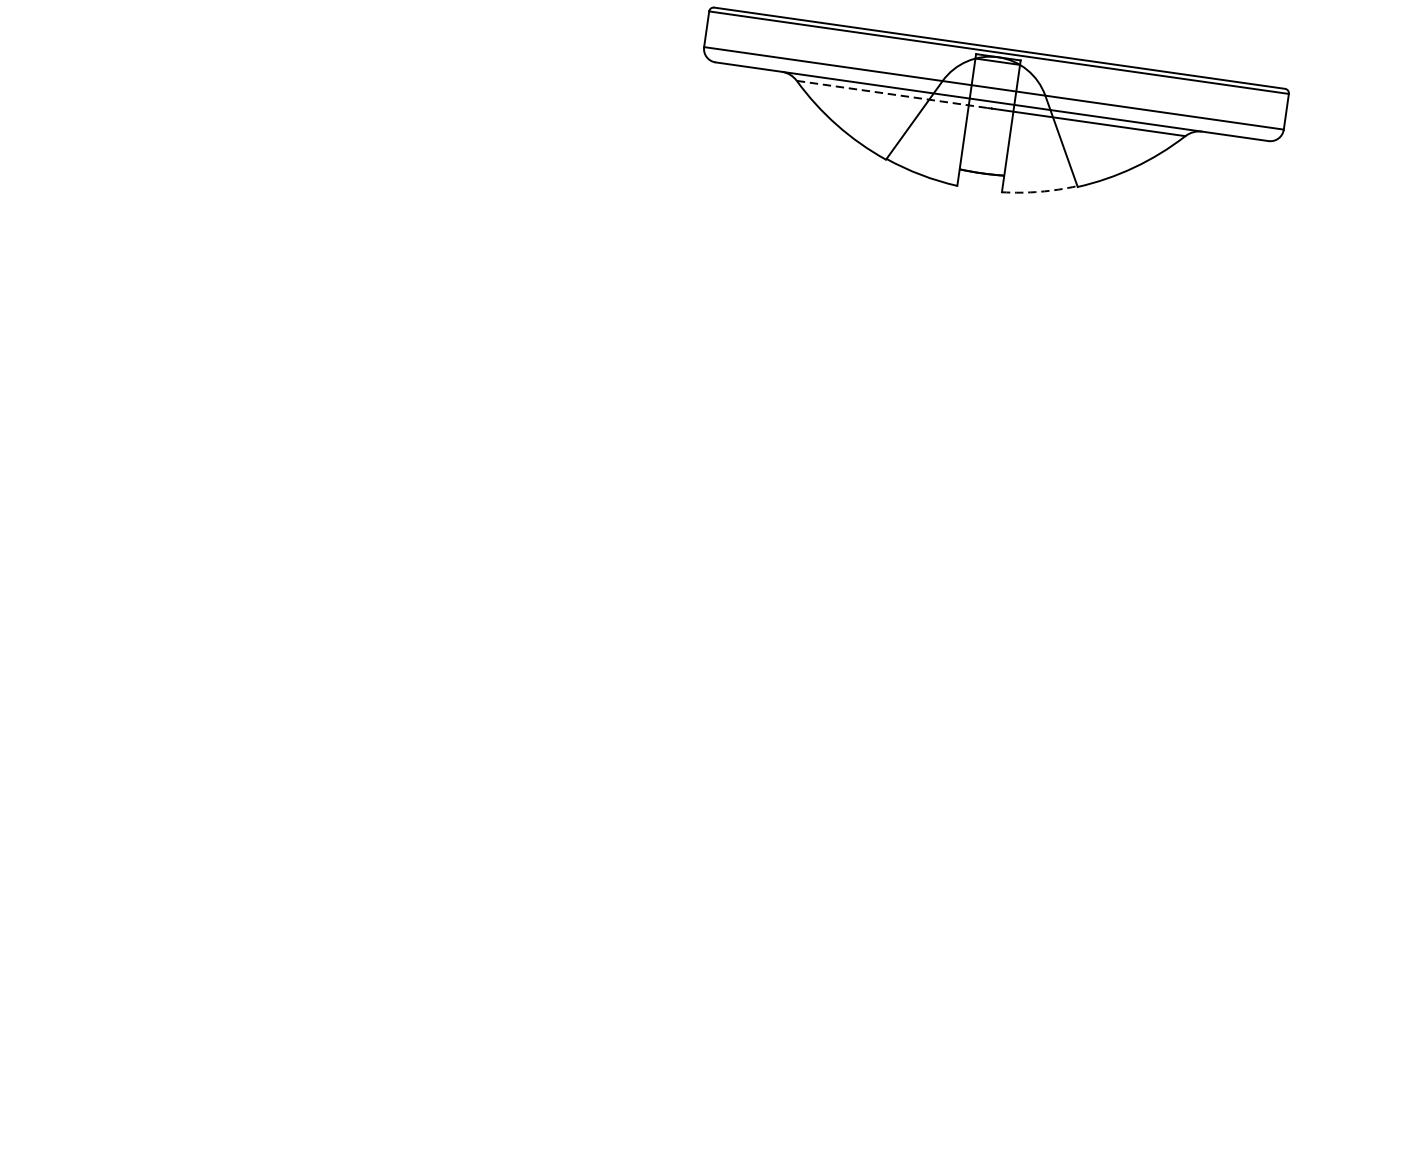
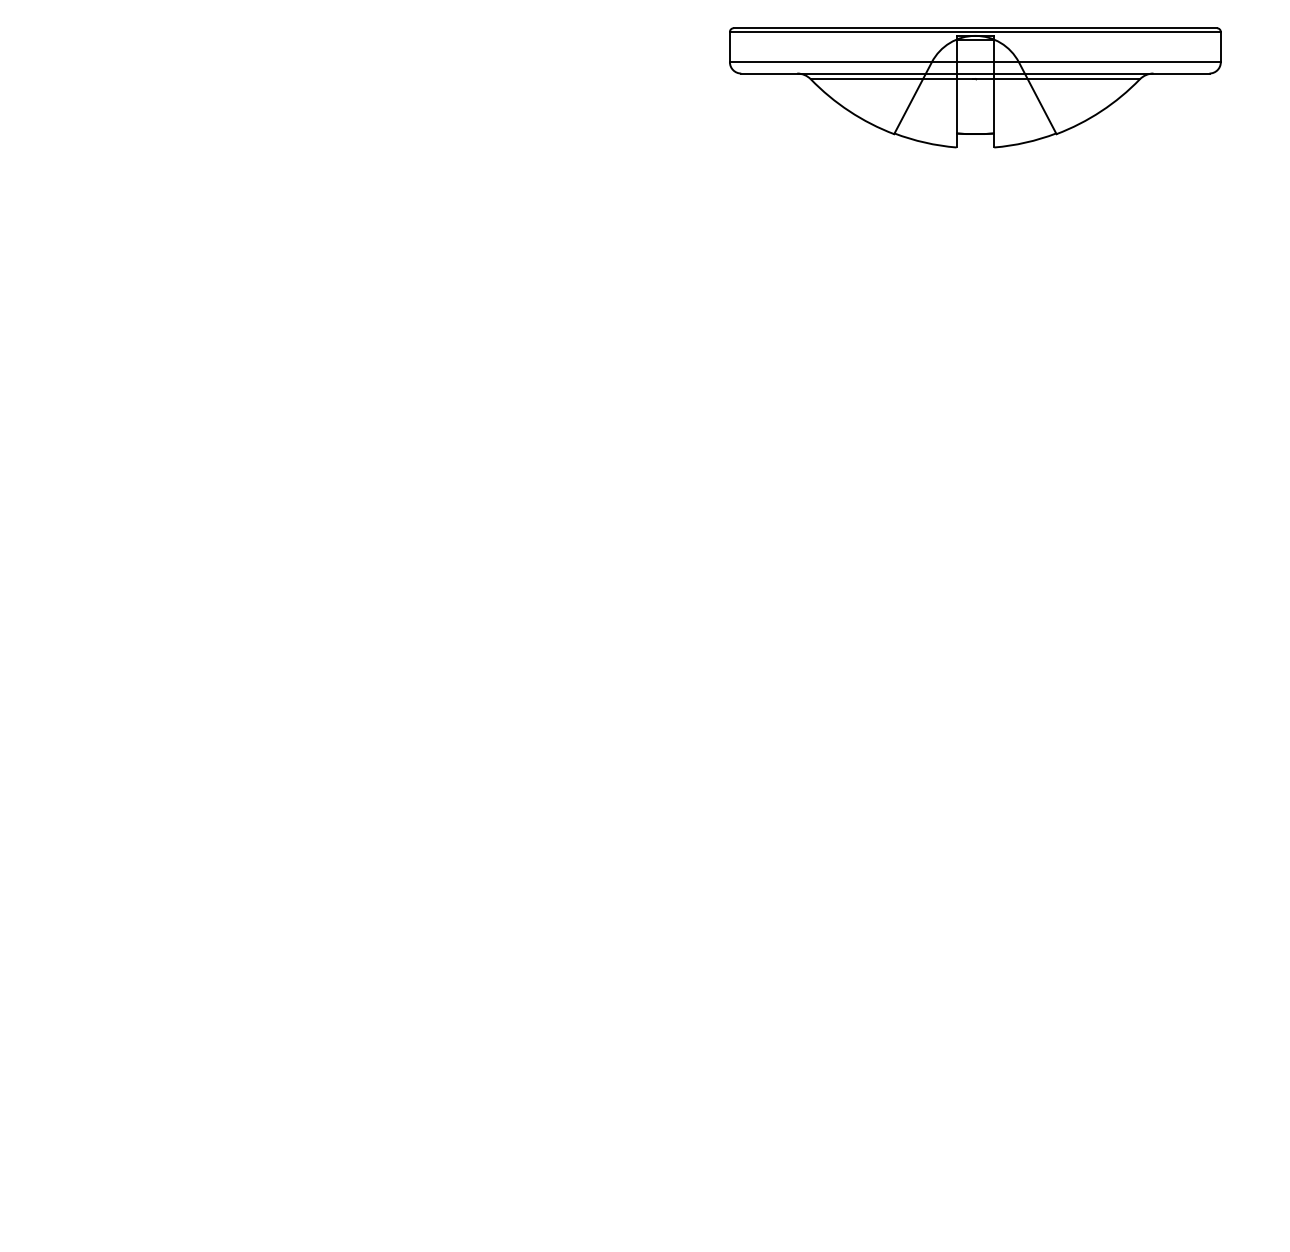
line: (894, 95) -> (893, 79), dashed -> solid
arc: (1039, 191) -> (1025, 142), dashed -> solid

